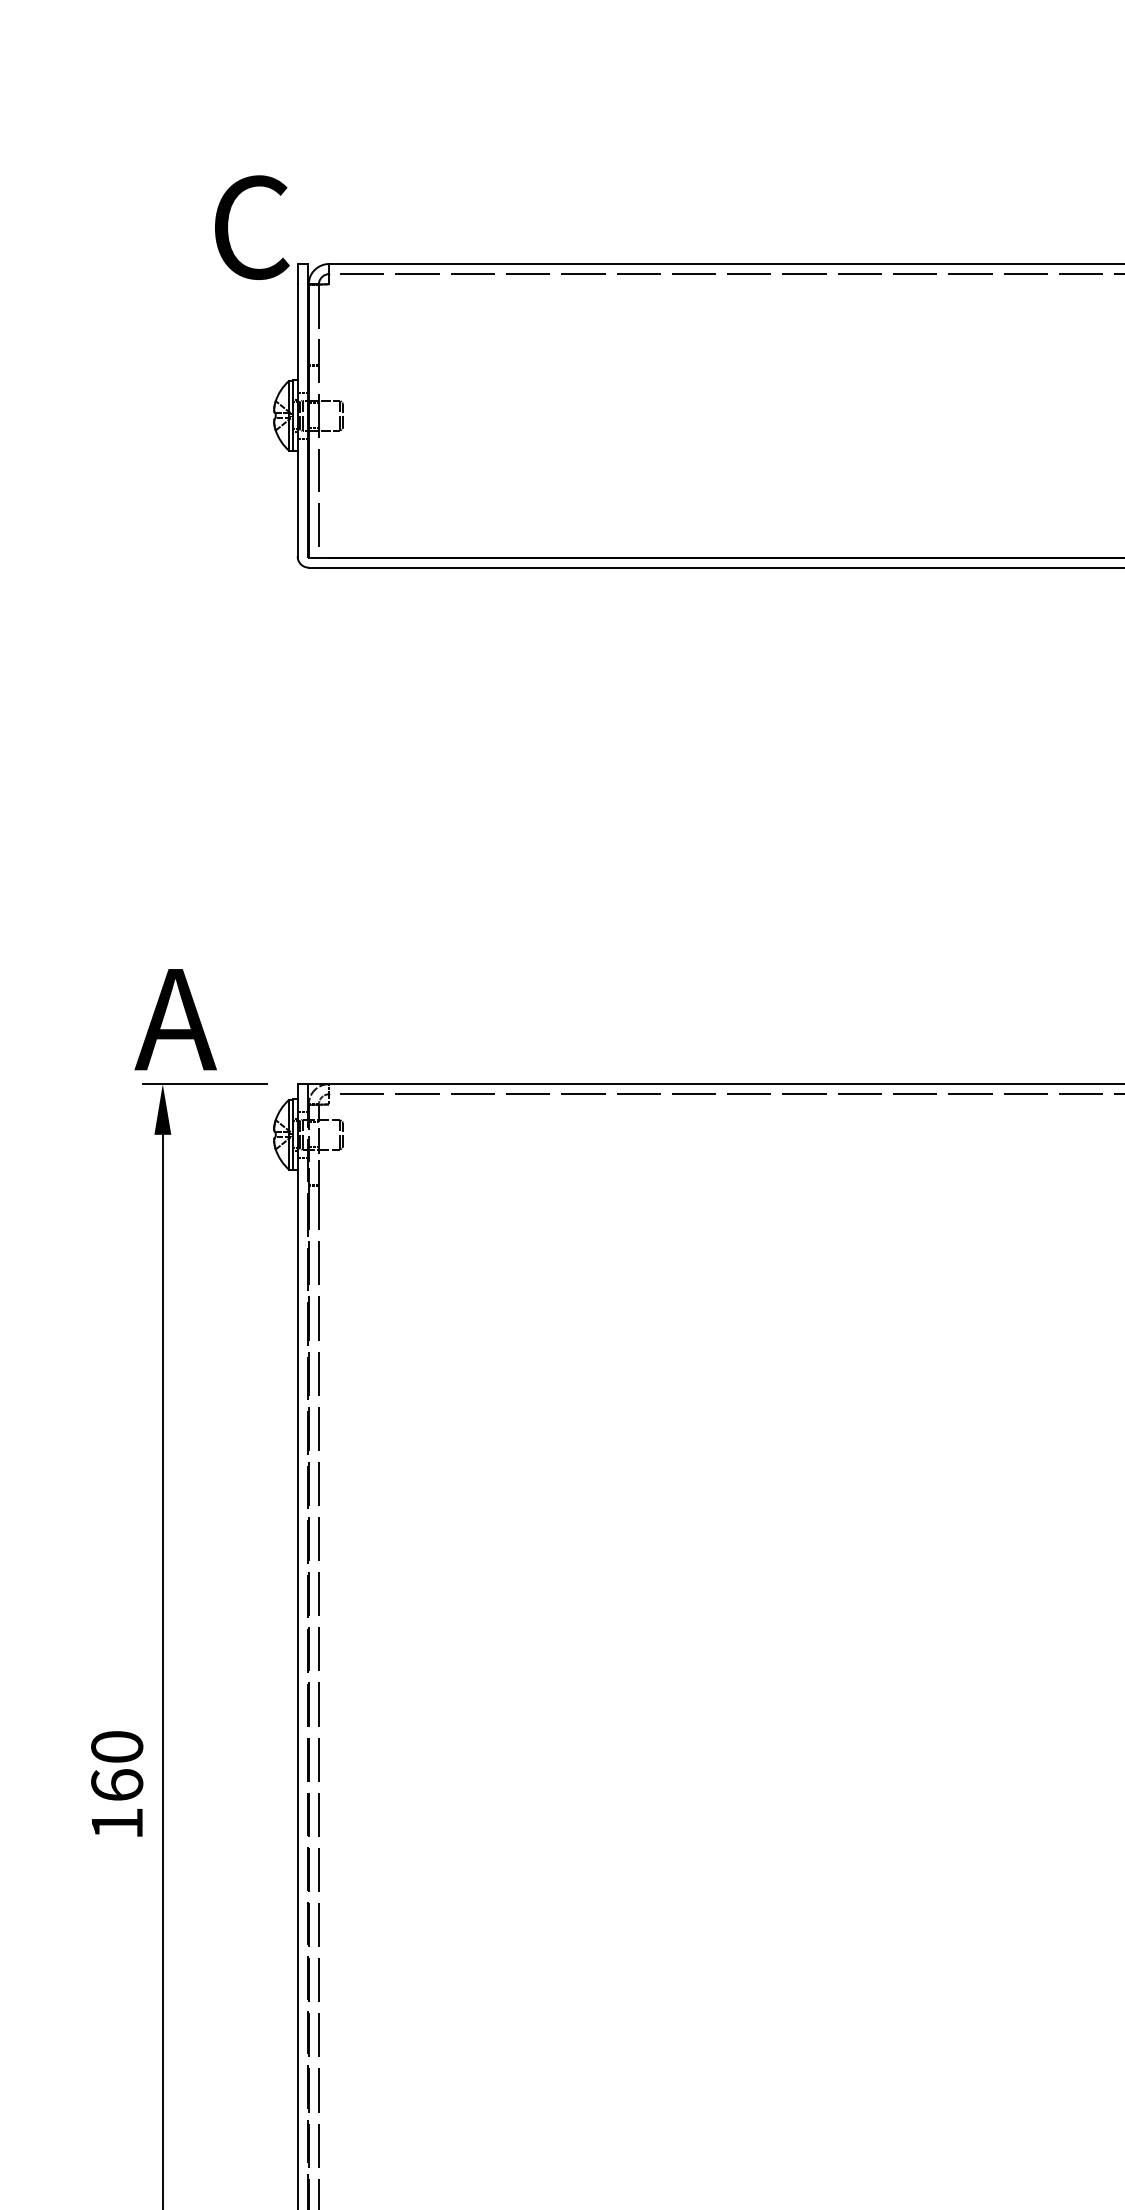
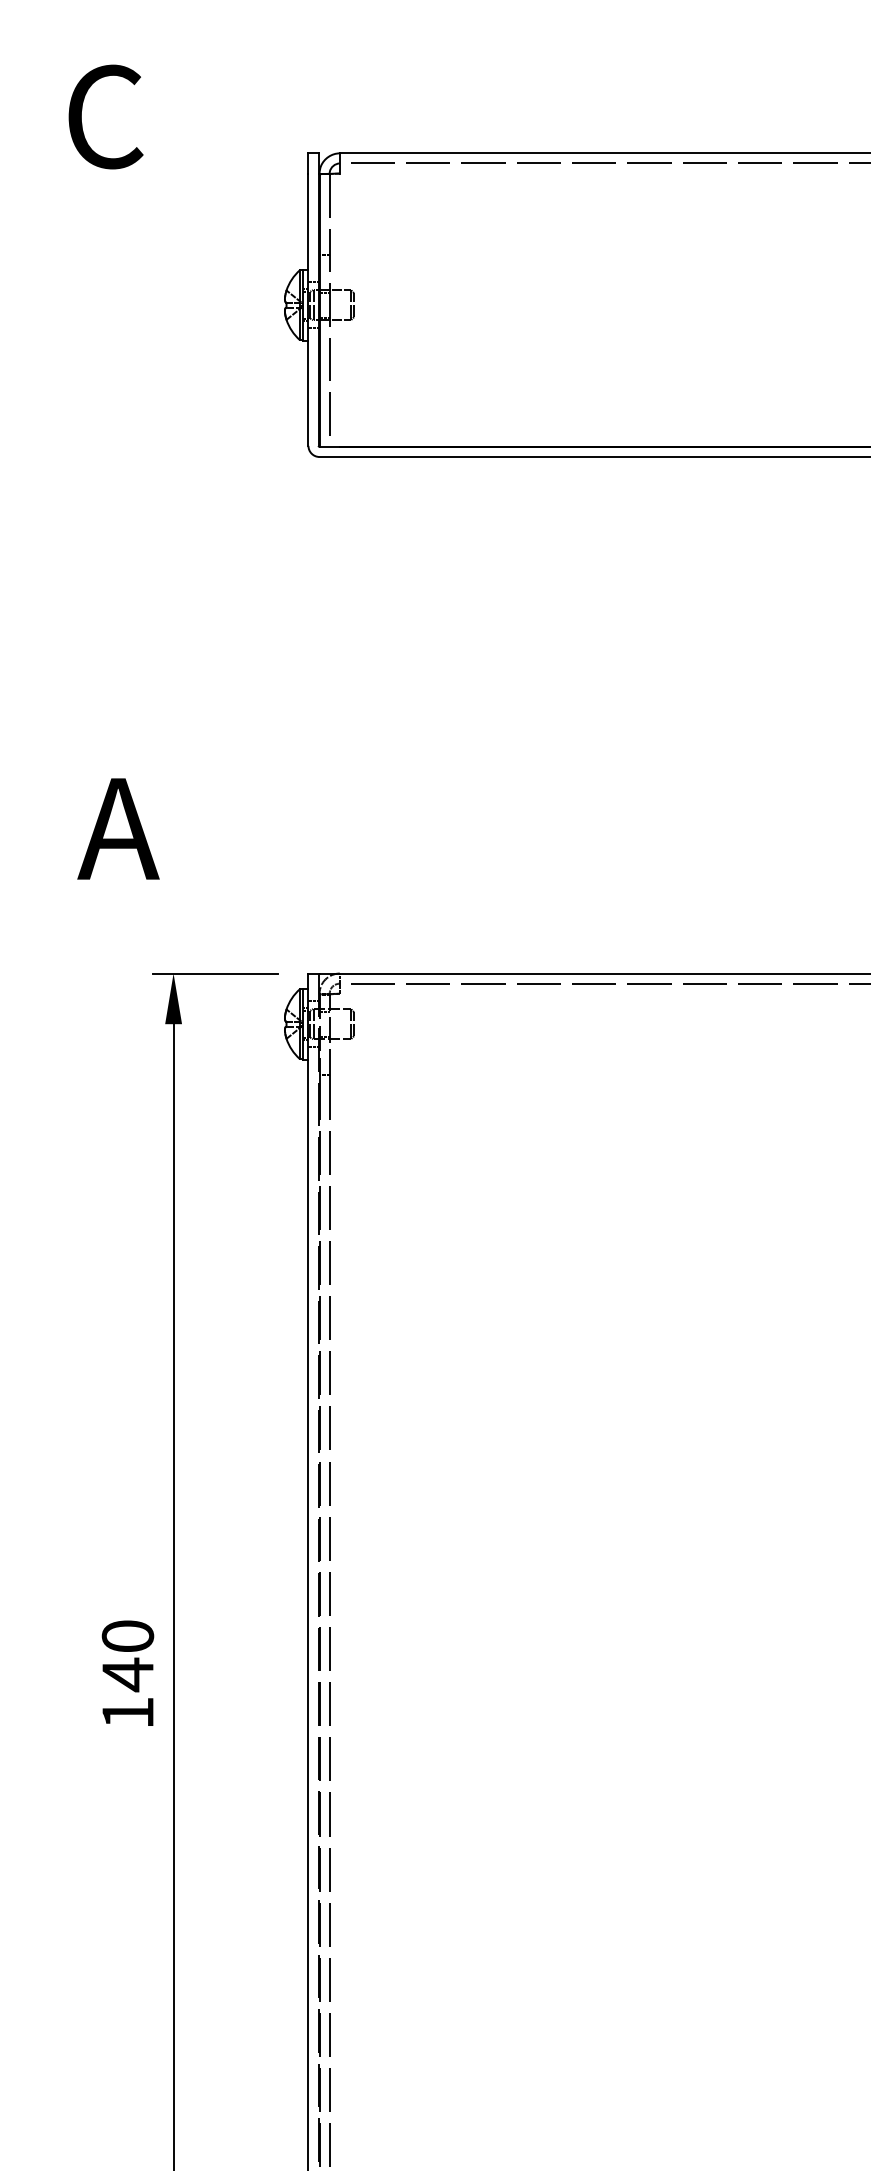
text: (252, 227) -> (106, 116), moved
text: (175, 1019) -> (118, 828), moved
text: (117, 1785) -> (128, 1674), 160 -> 140

